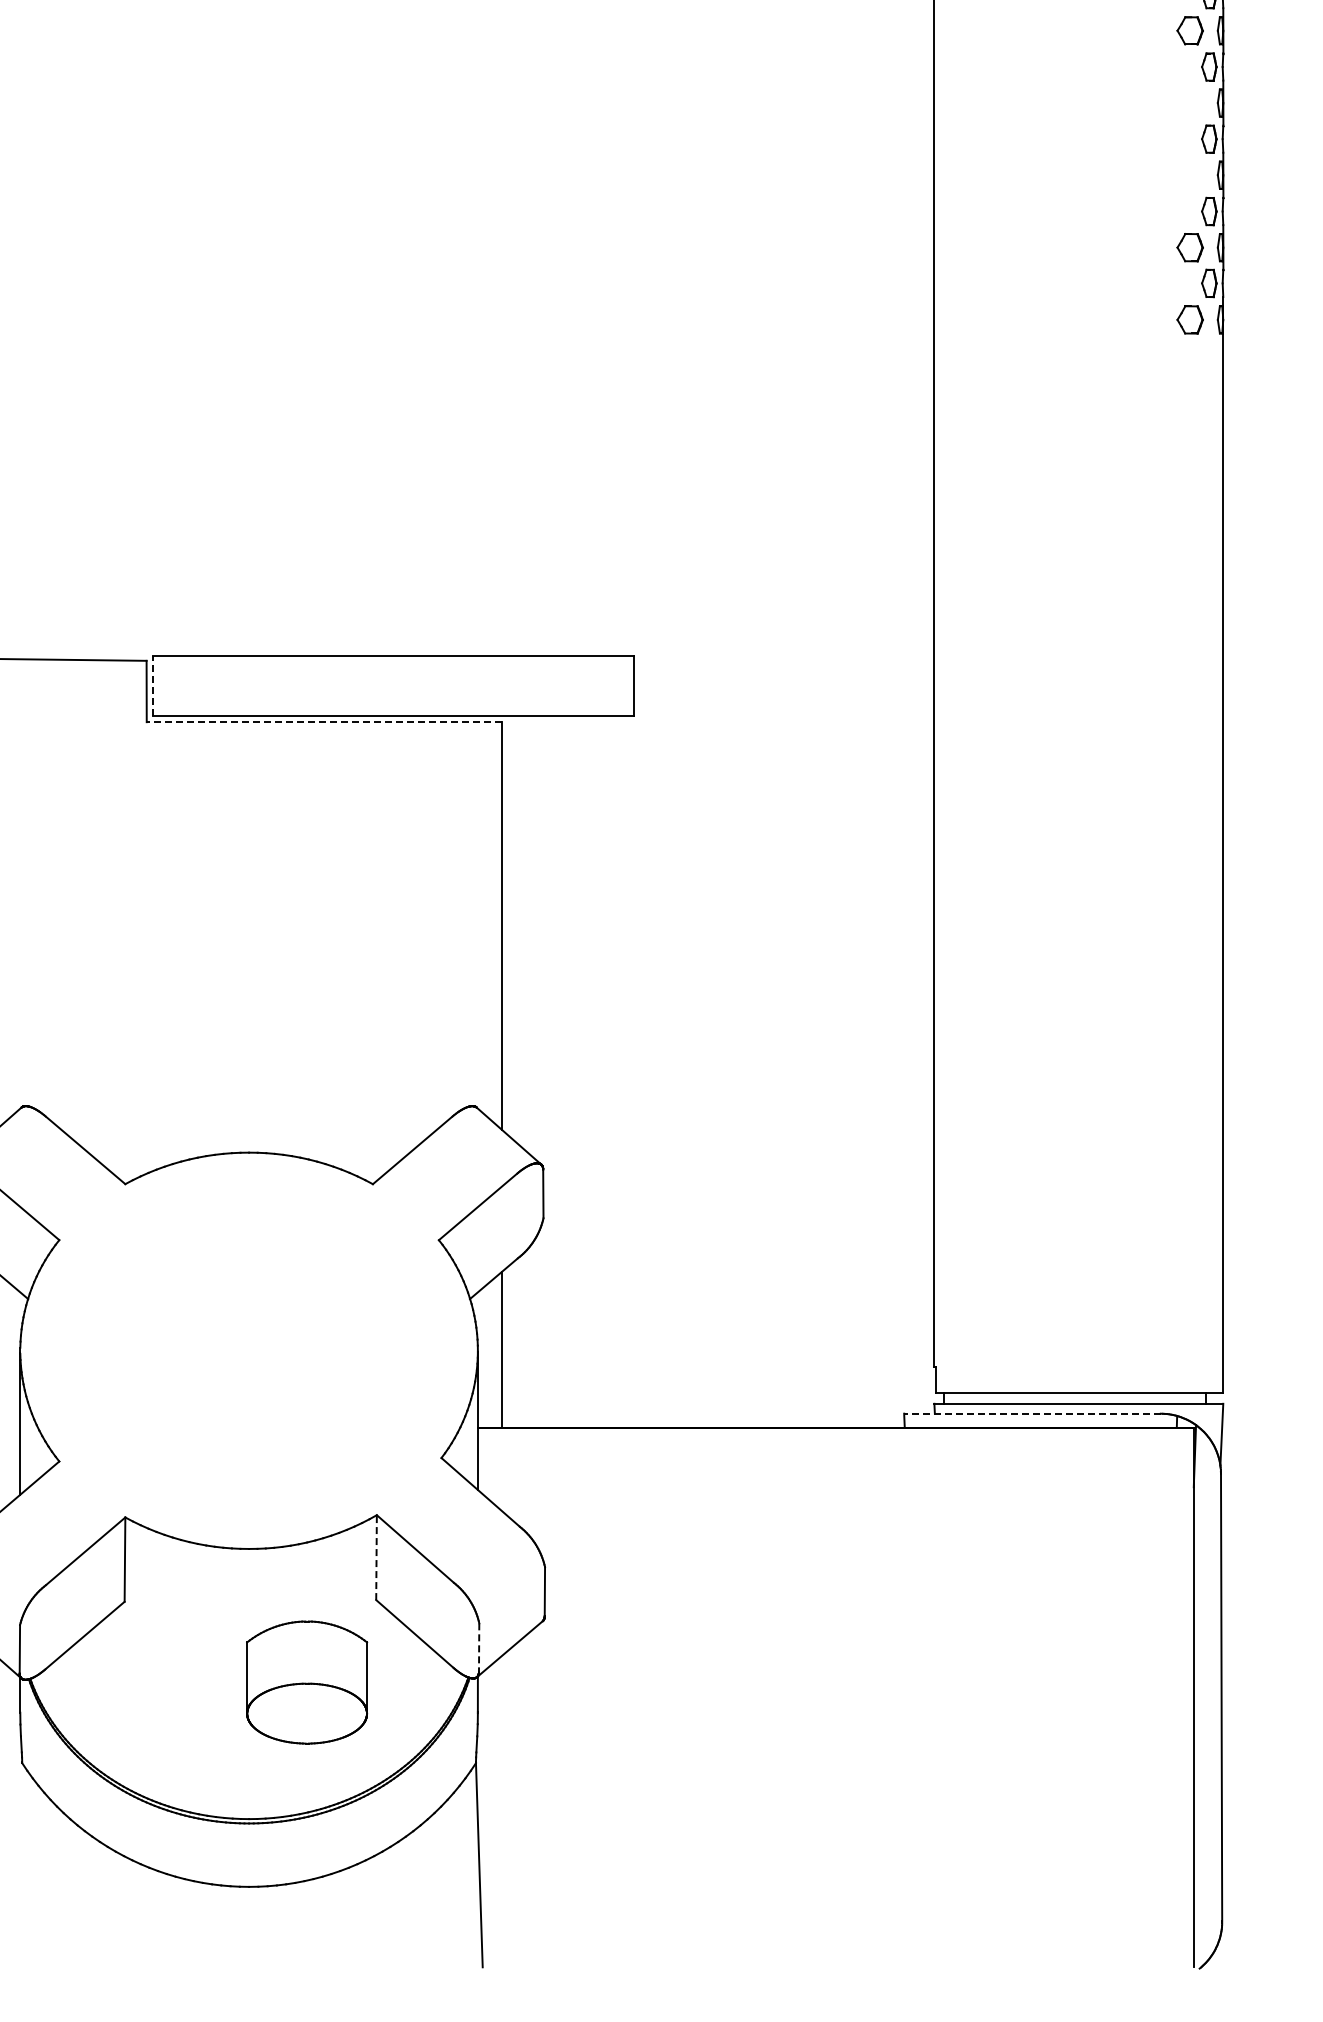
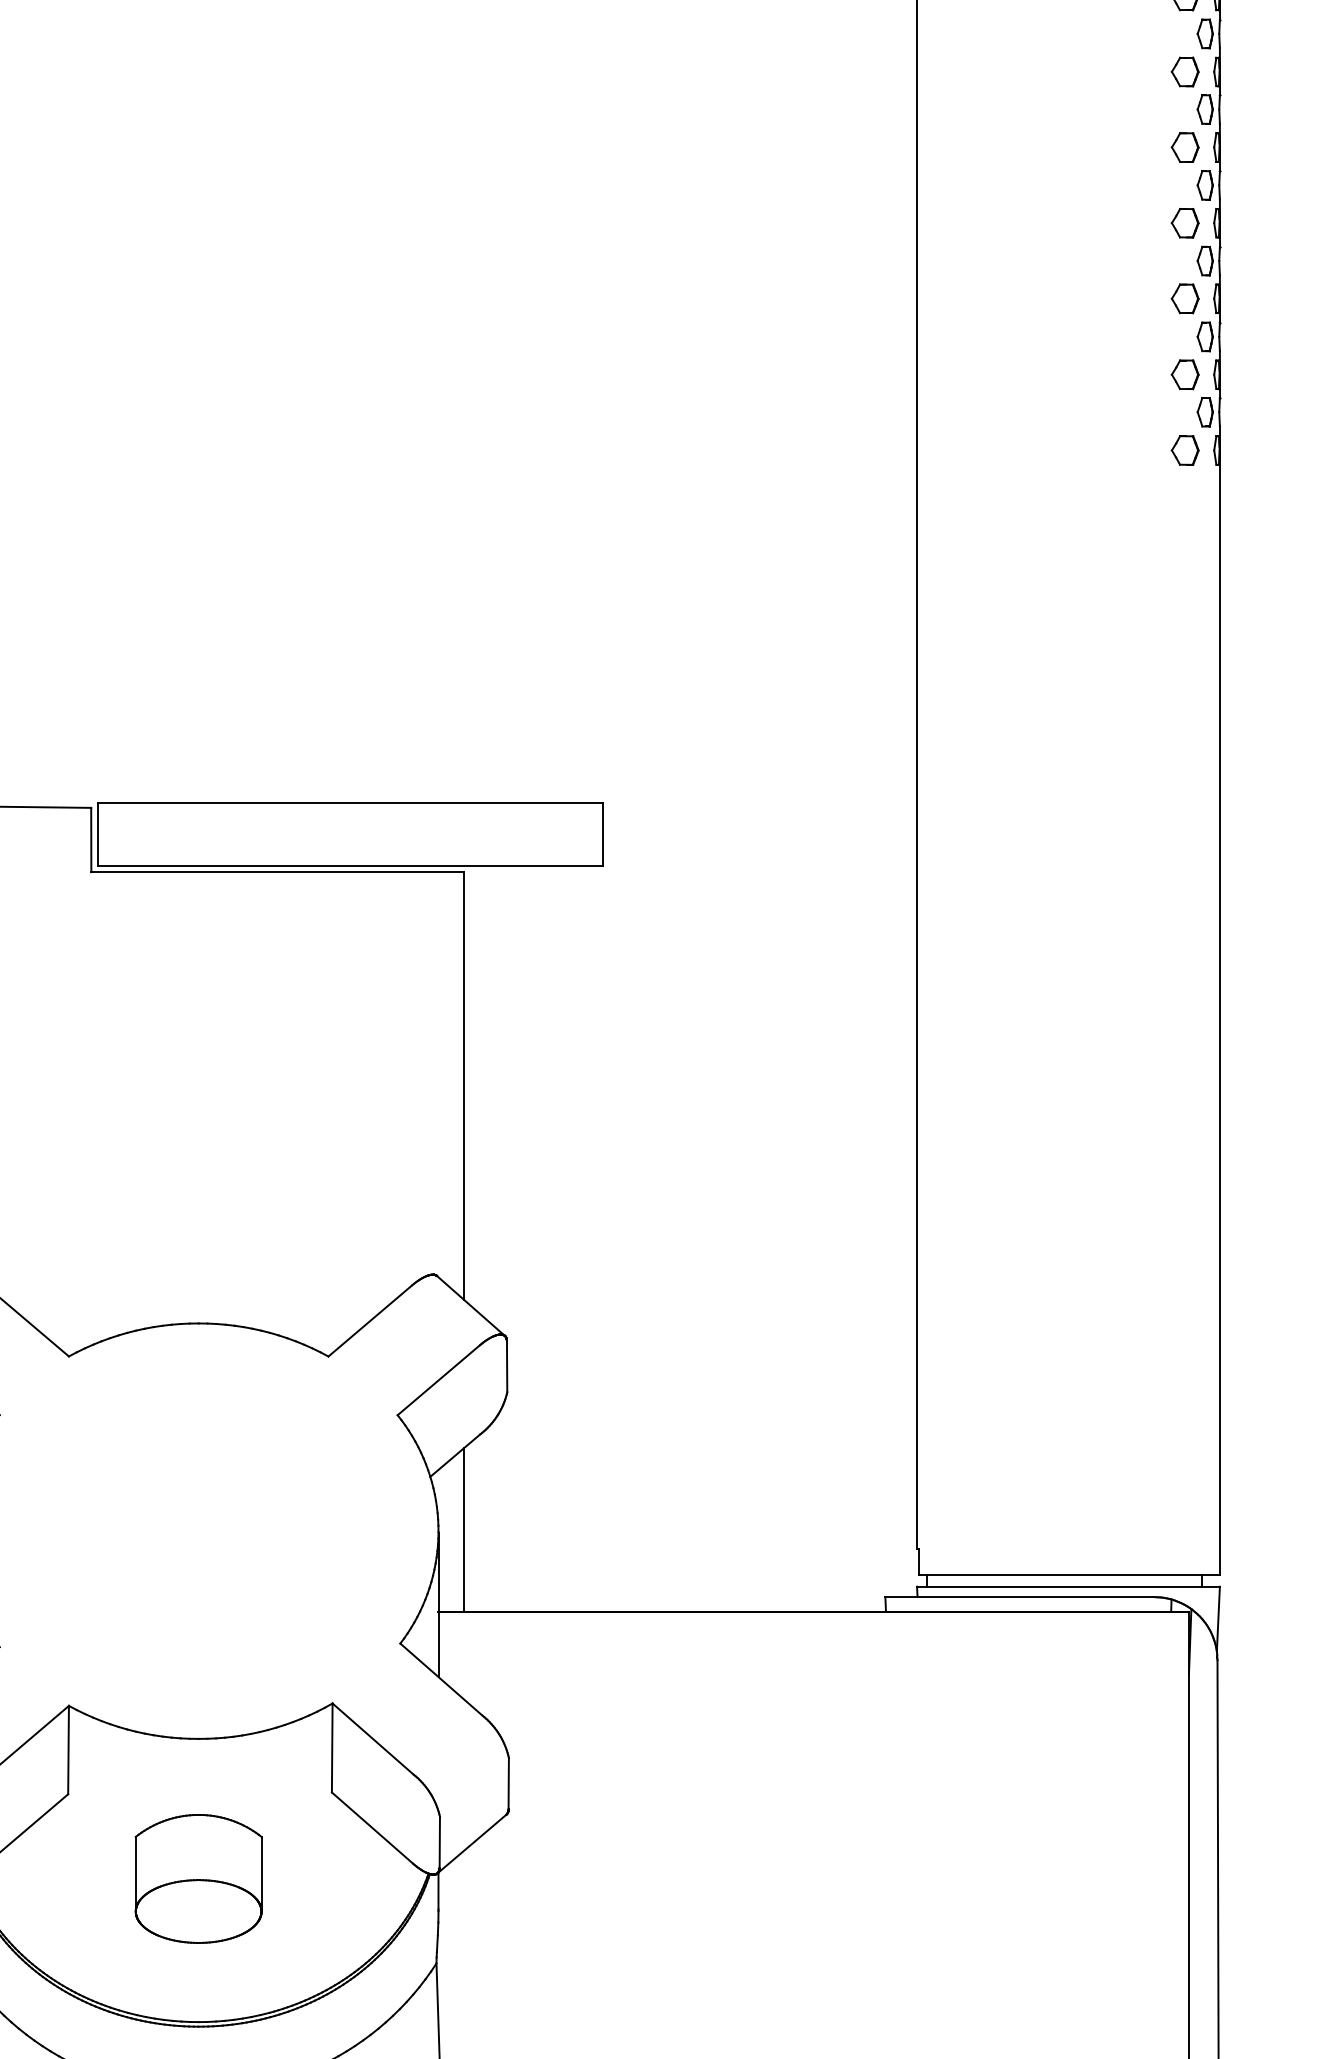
part: (1189, 102) -> (1184, 222), added
part: (1189, 174) -> (1184, 298), added
line: (152, 685) -> (97, 833), dashed -> solid
line: (324, 722) -> (277, 872), dashed -> solid
line: (1031, 1413) -> (1018, 1596), dashed -> solid
line: (376, 1557) -> (332, 1747), dashed -> solid
line: (479, 1648) -> (440, 1843), dashed -> solid
part: (307, 1682) -> (199, 1878), moved

